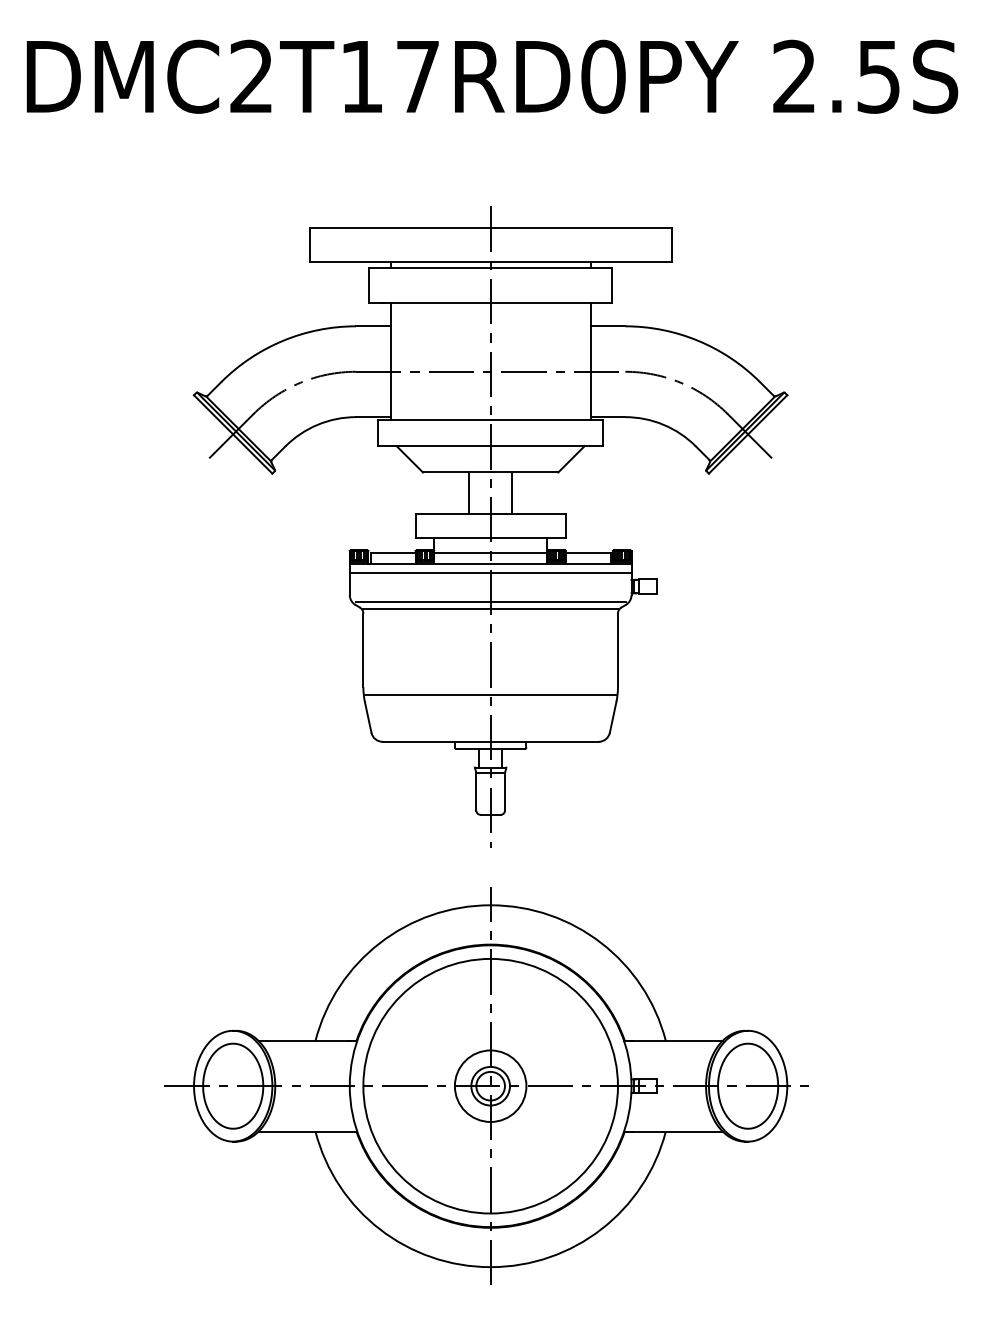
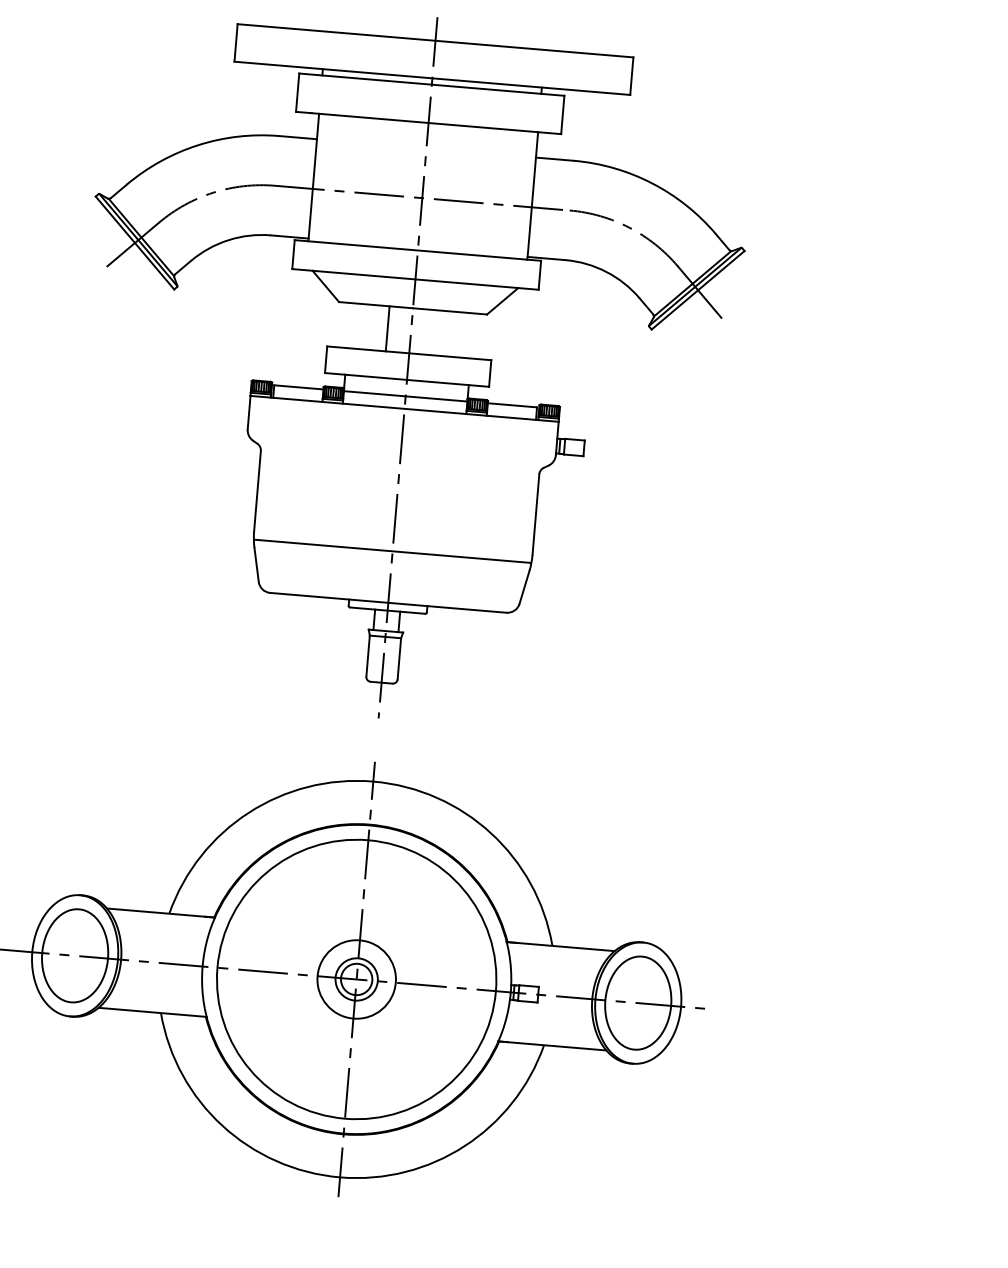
line: (512, 492) -> (435, 332), removed
line: (490, 573) -> (403, 418), removed
line: (490, 601) -> (401, 449), removed
line: (490, 609) -> (400, 458), removed

